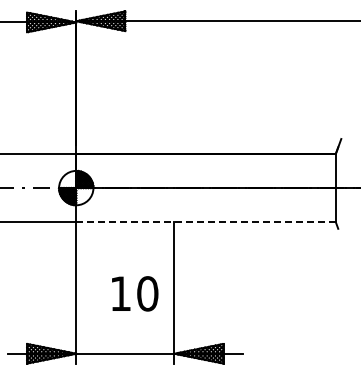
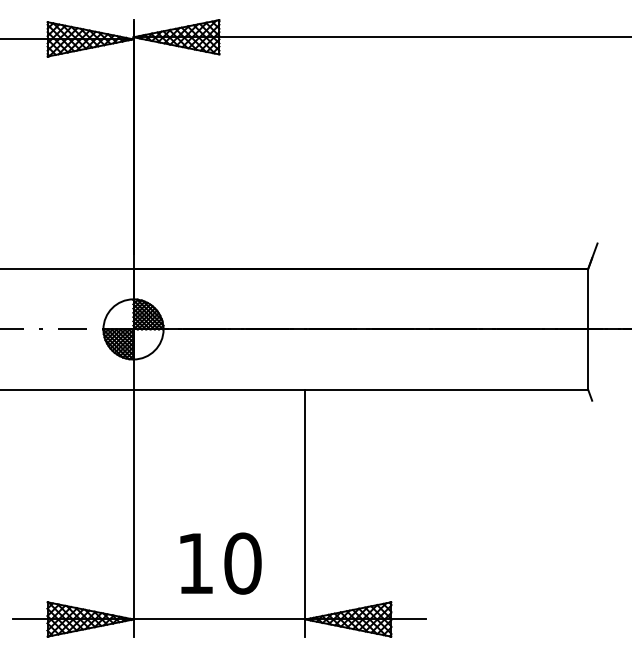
line: (206, 222) -> (361, 389), dashed -> solid
text: (135, 293) -> (221, 562), moved

